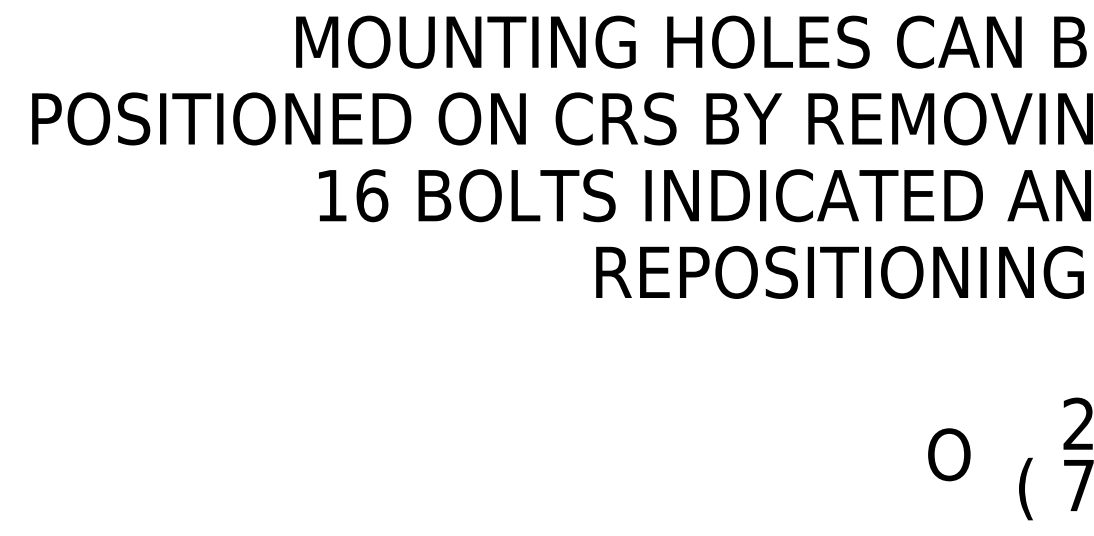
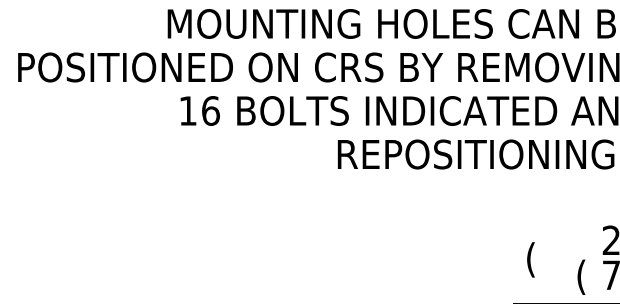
text: (950, 457) -> (538, 259), O -> (

